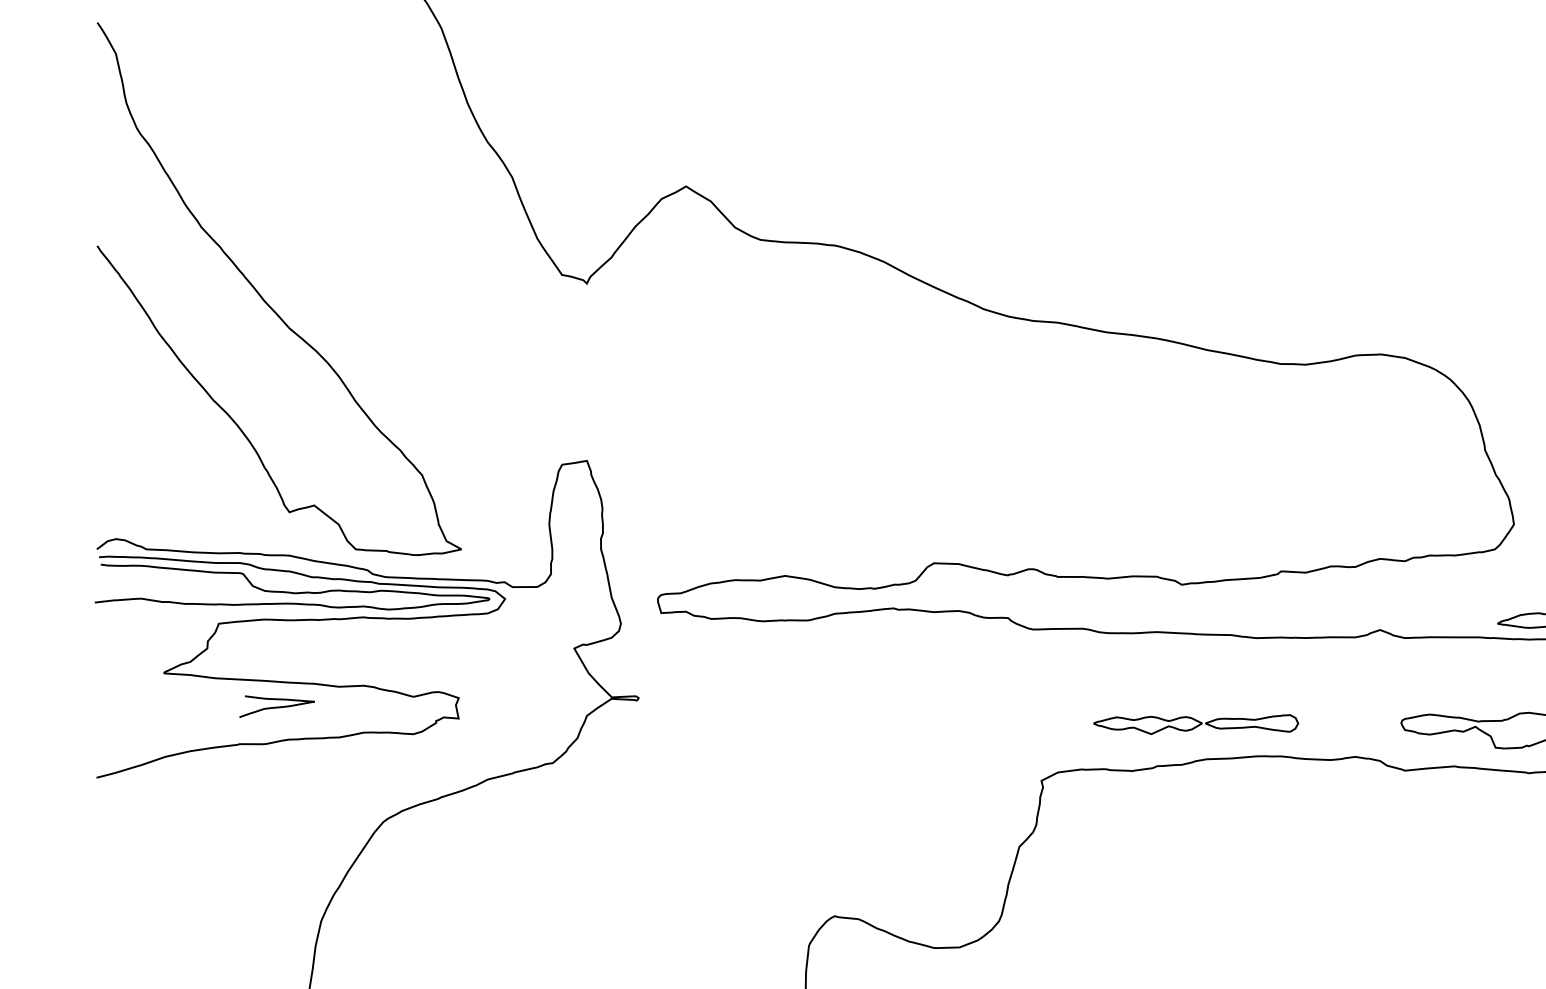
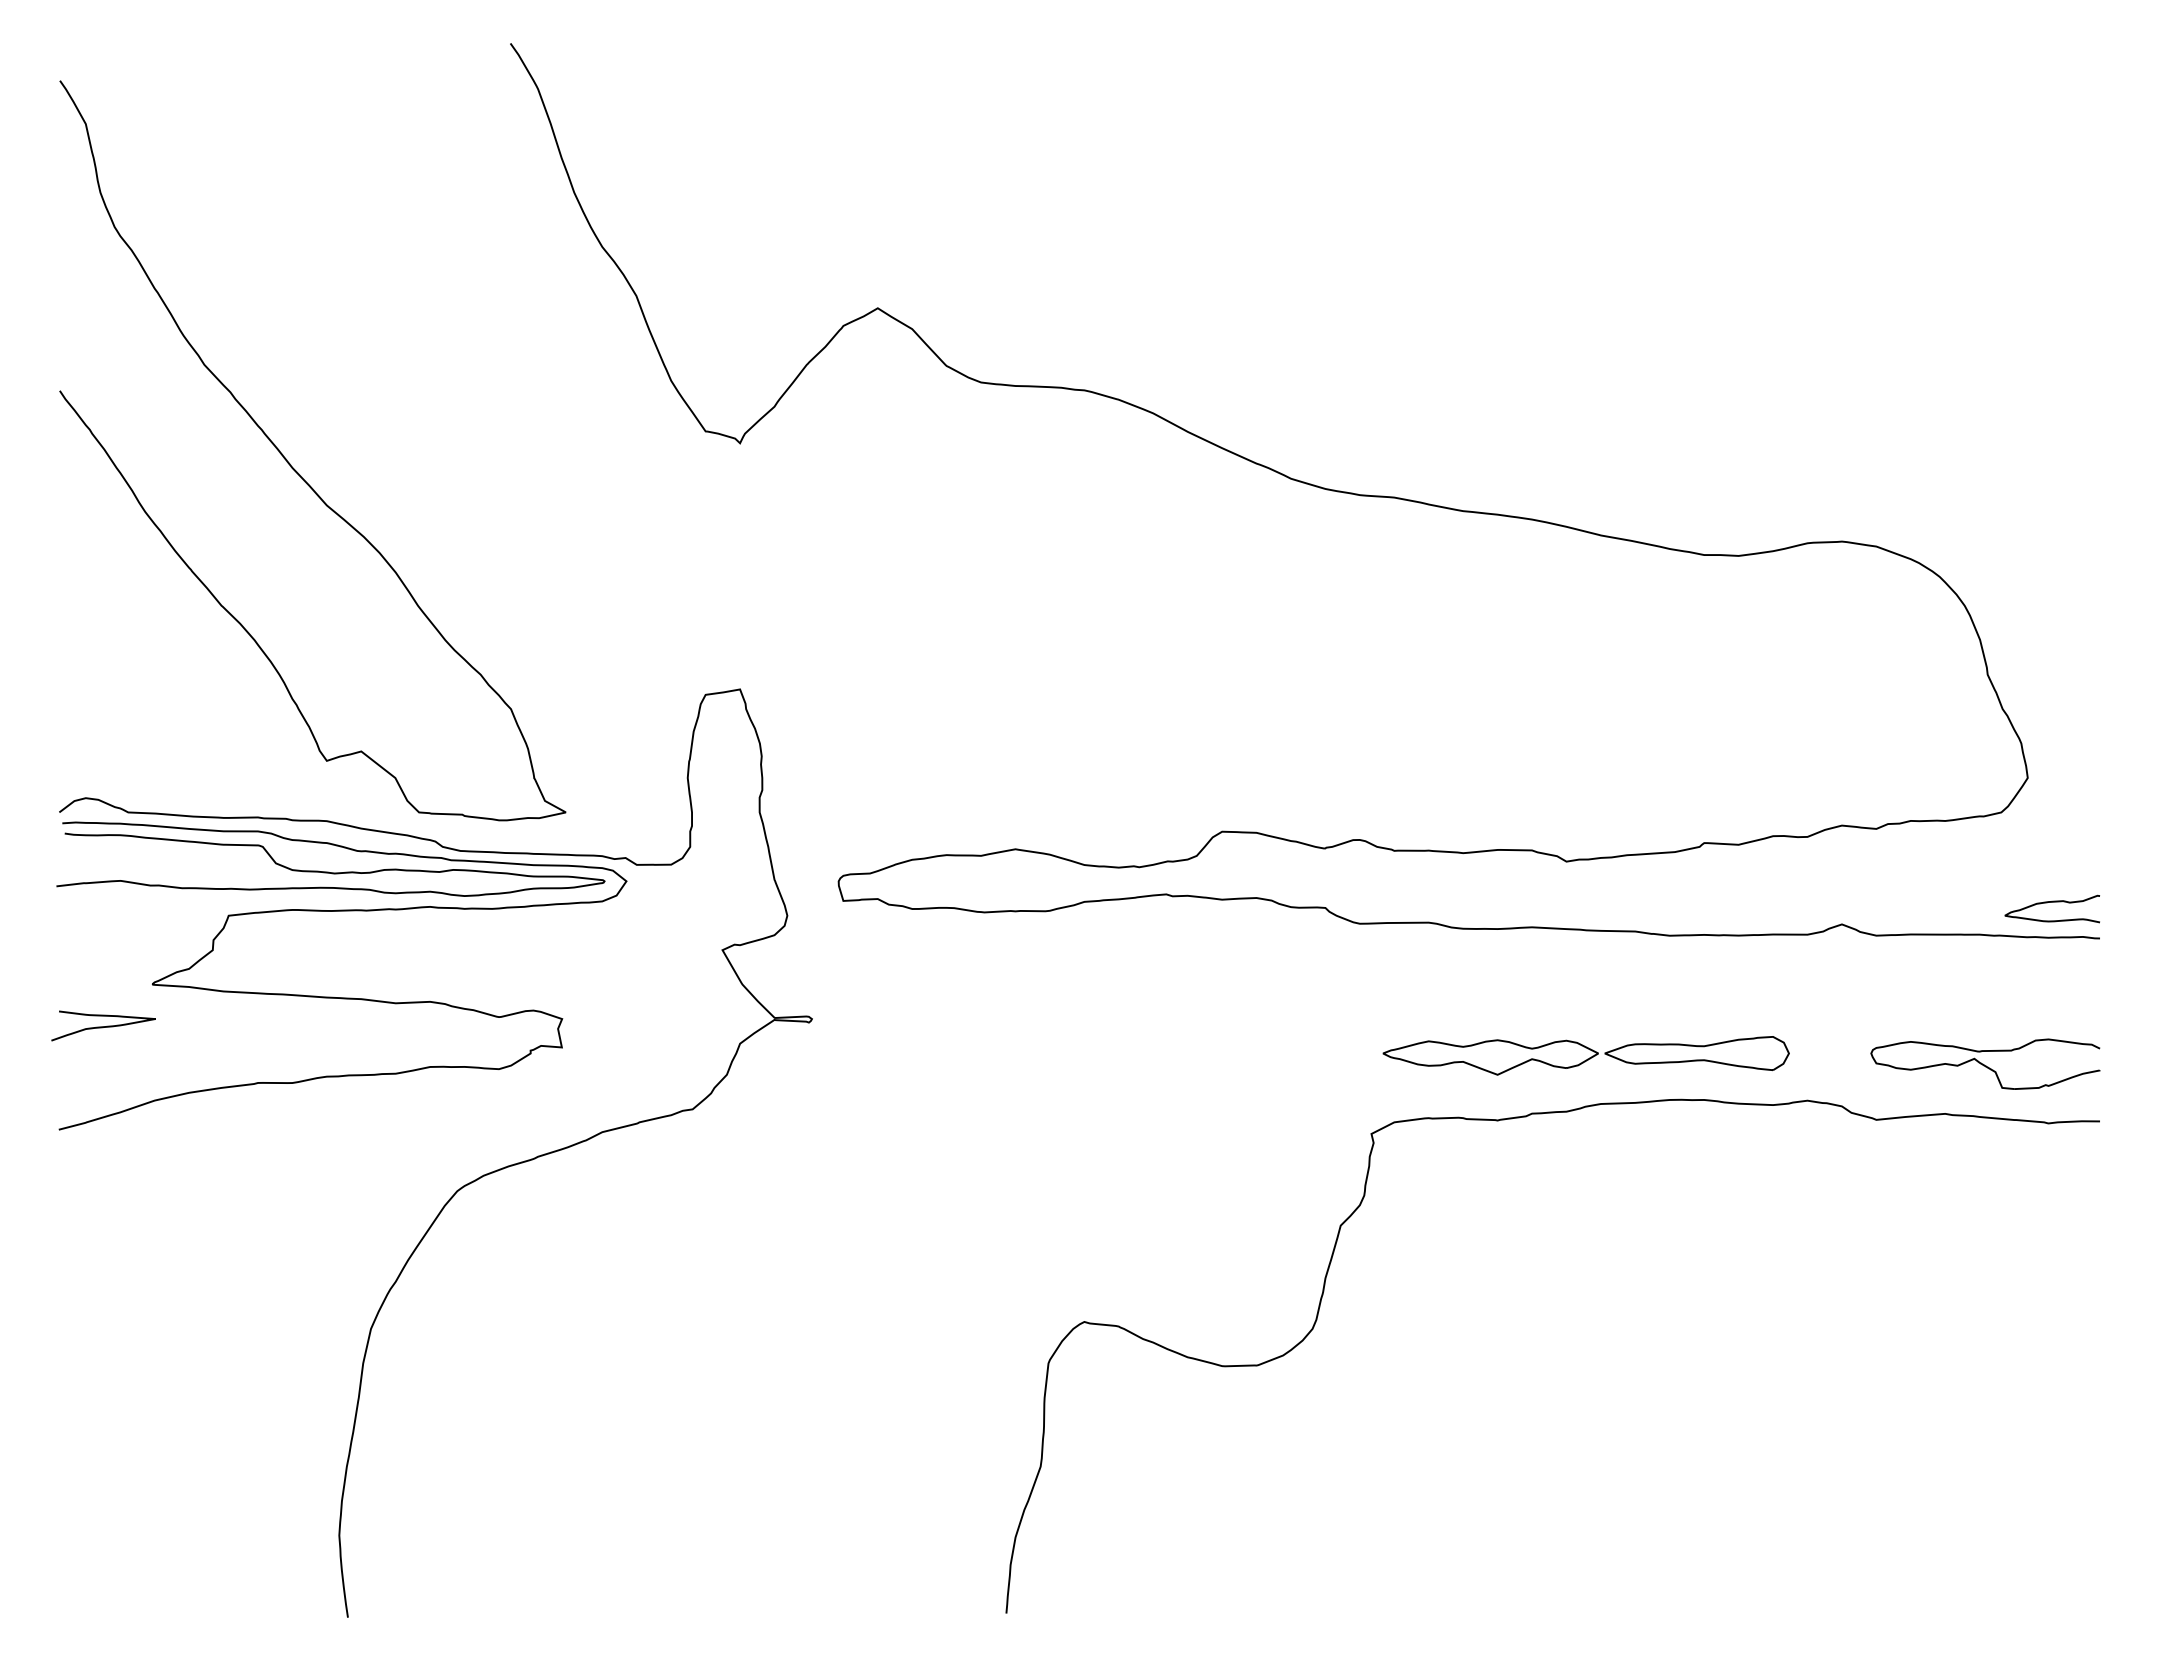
curve: (276, 707) -> (103, 1026), moved
part: (1195, 724) -> (1585, 1055), size x1.43

